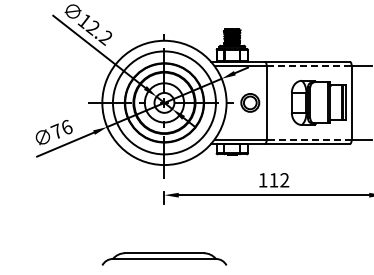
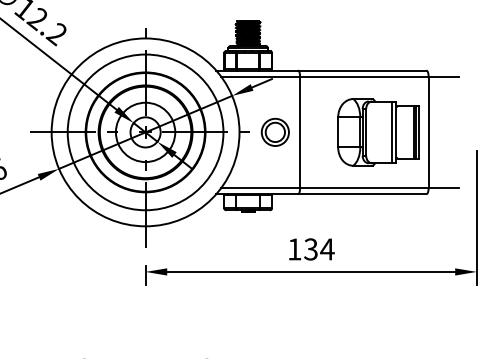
line: (309, 66) -> (364, 77), dashed -> solid
line: (309, 139) -> (364, 187), dashed -> solid
text: (279, 180) -> (319, 249), 112 -> 134

